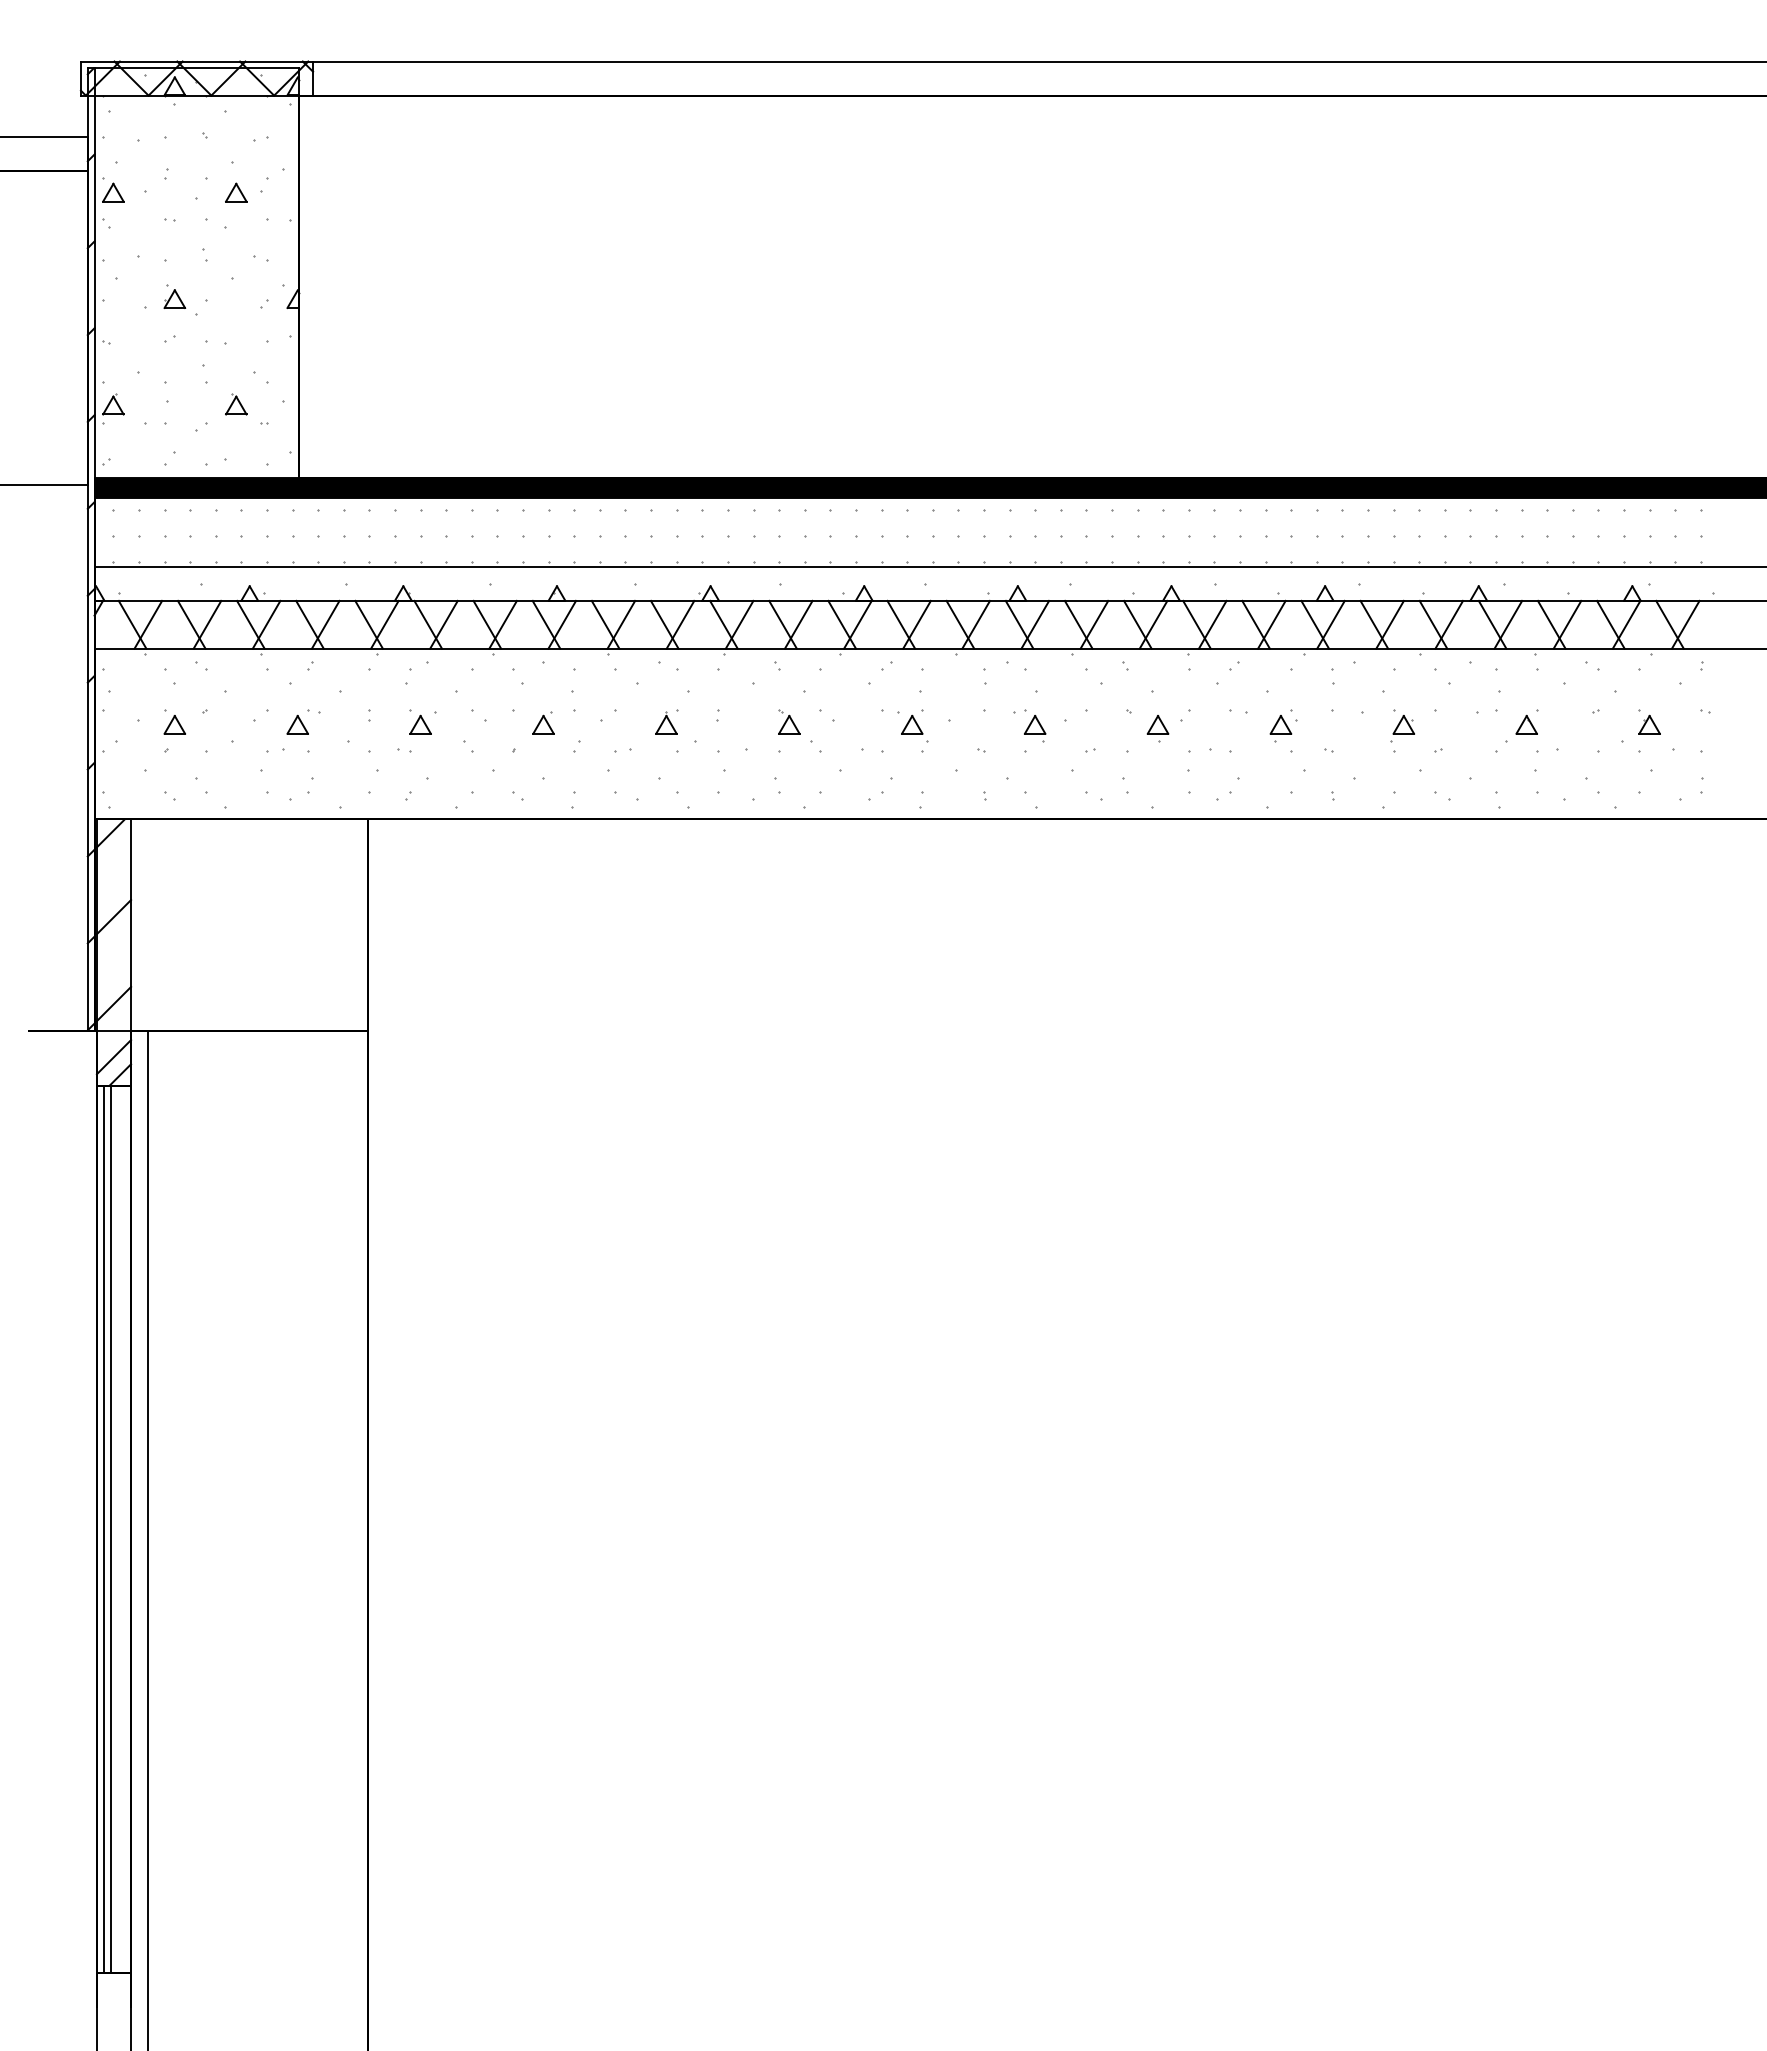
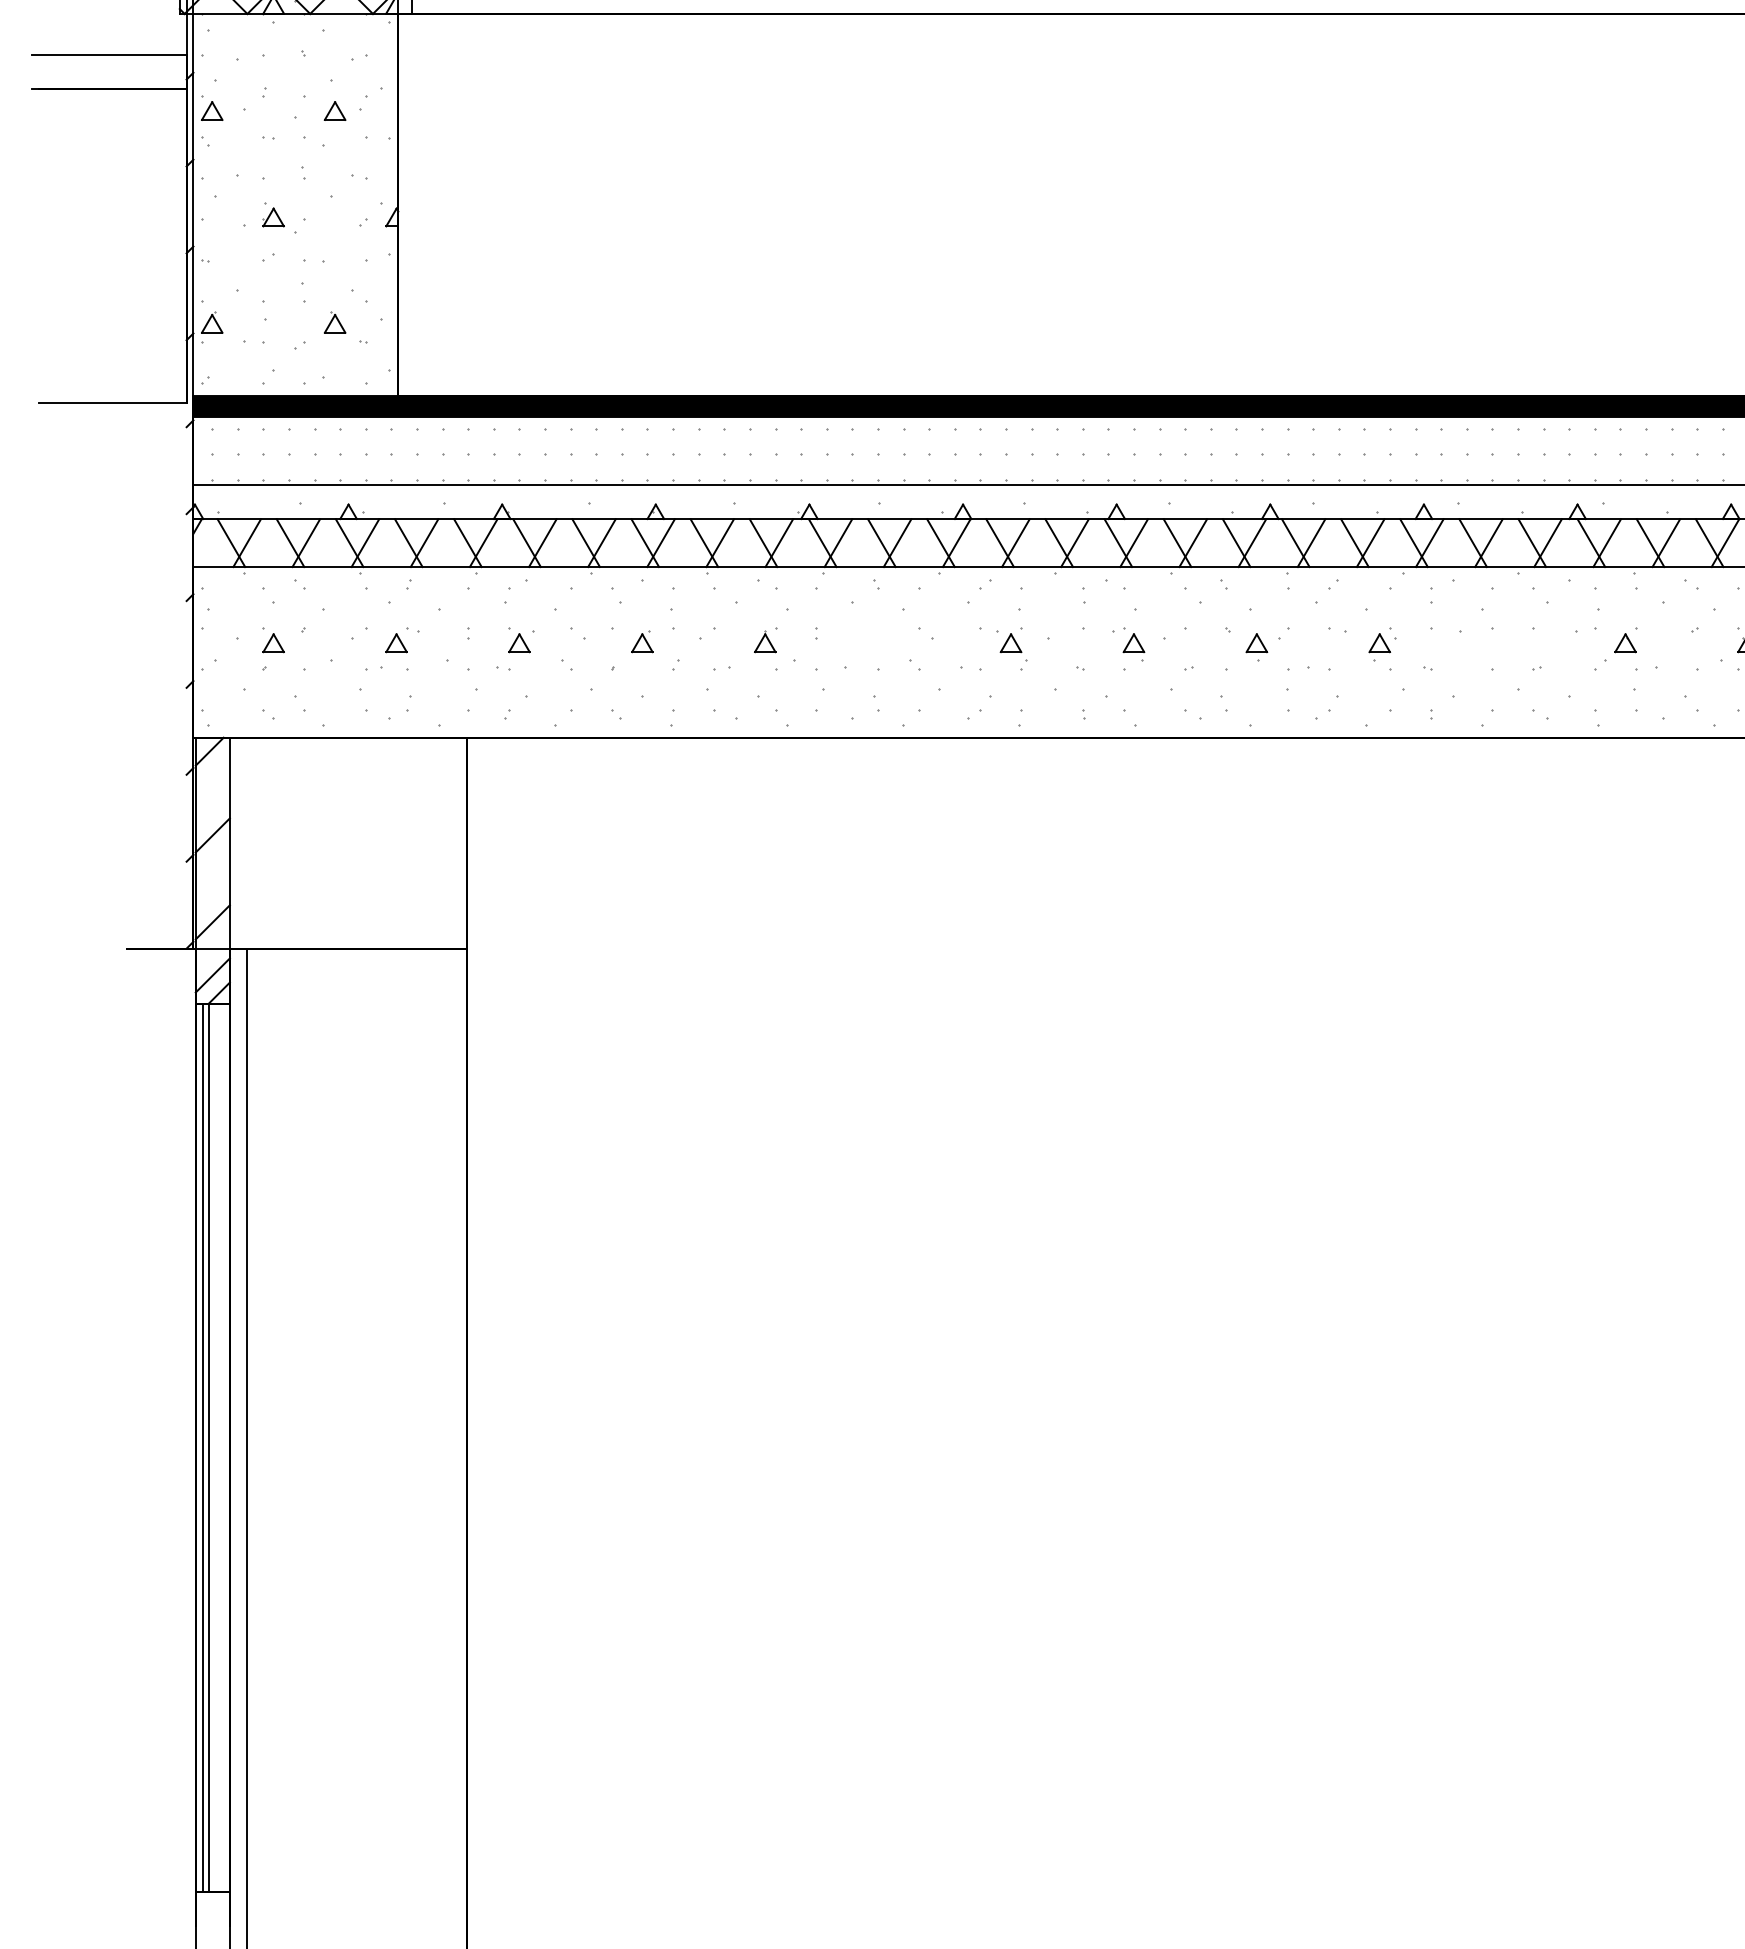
part: (789, 721) -> (888, 639), removed
part: (1402, 728) -> (1501, 646), removed
line: (87, 757) -> (186, 675), removed

